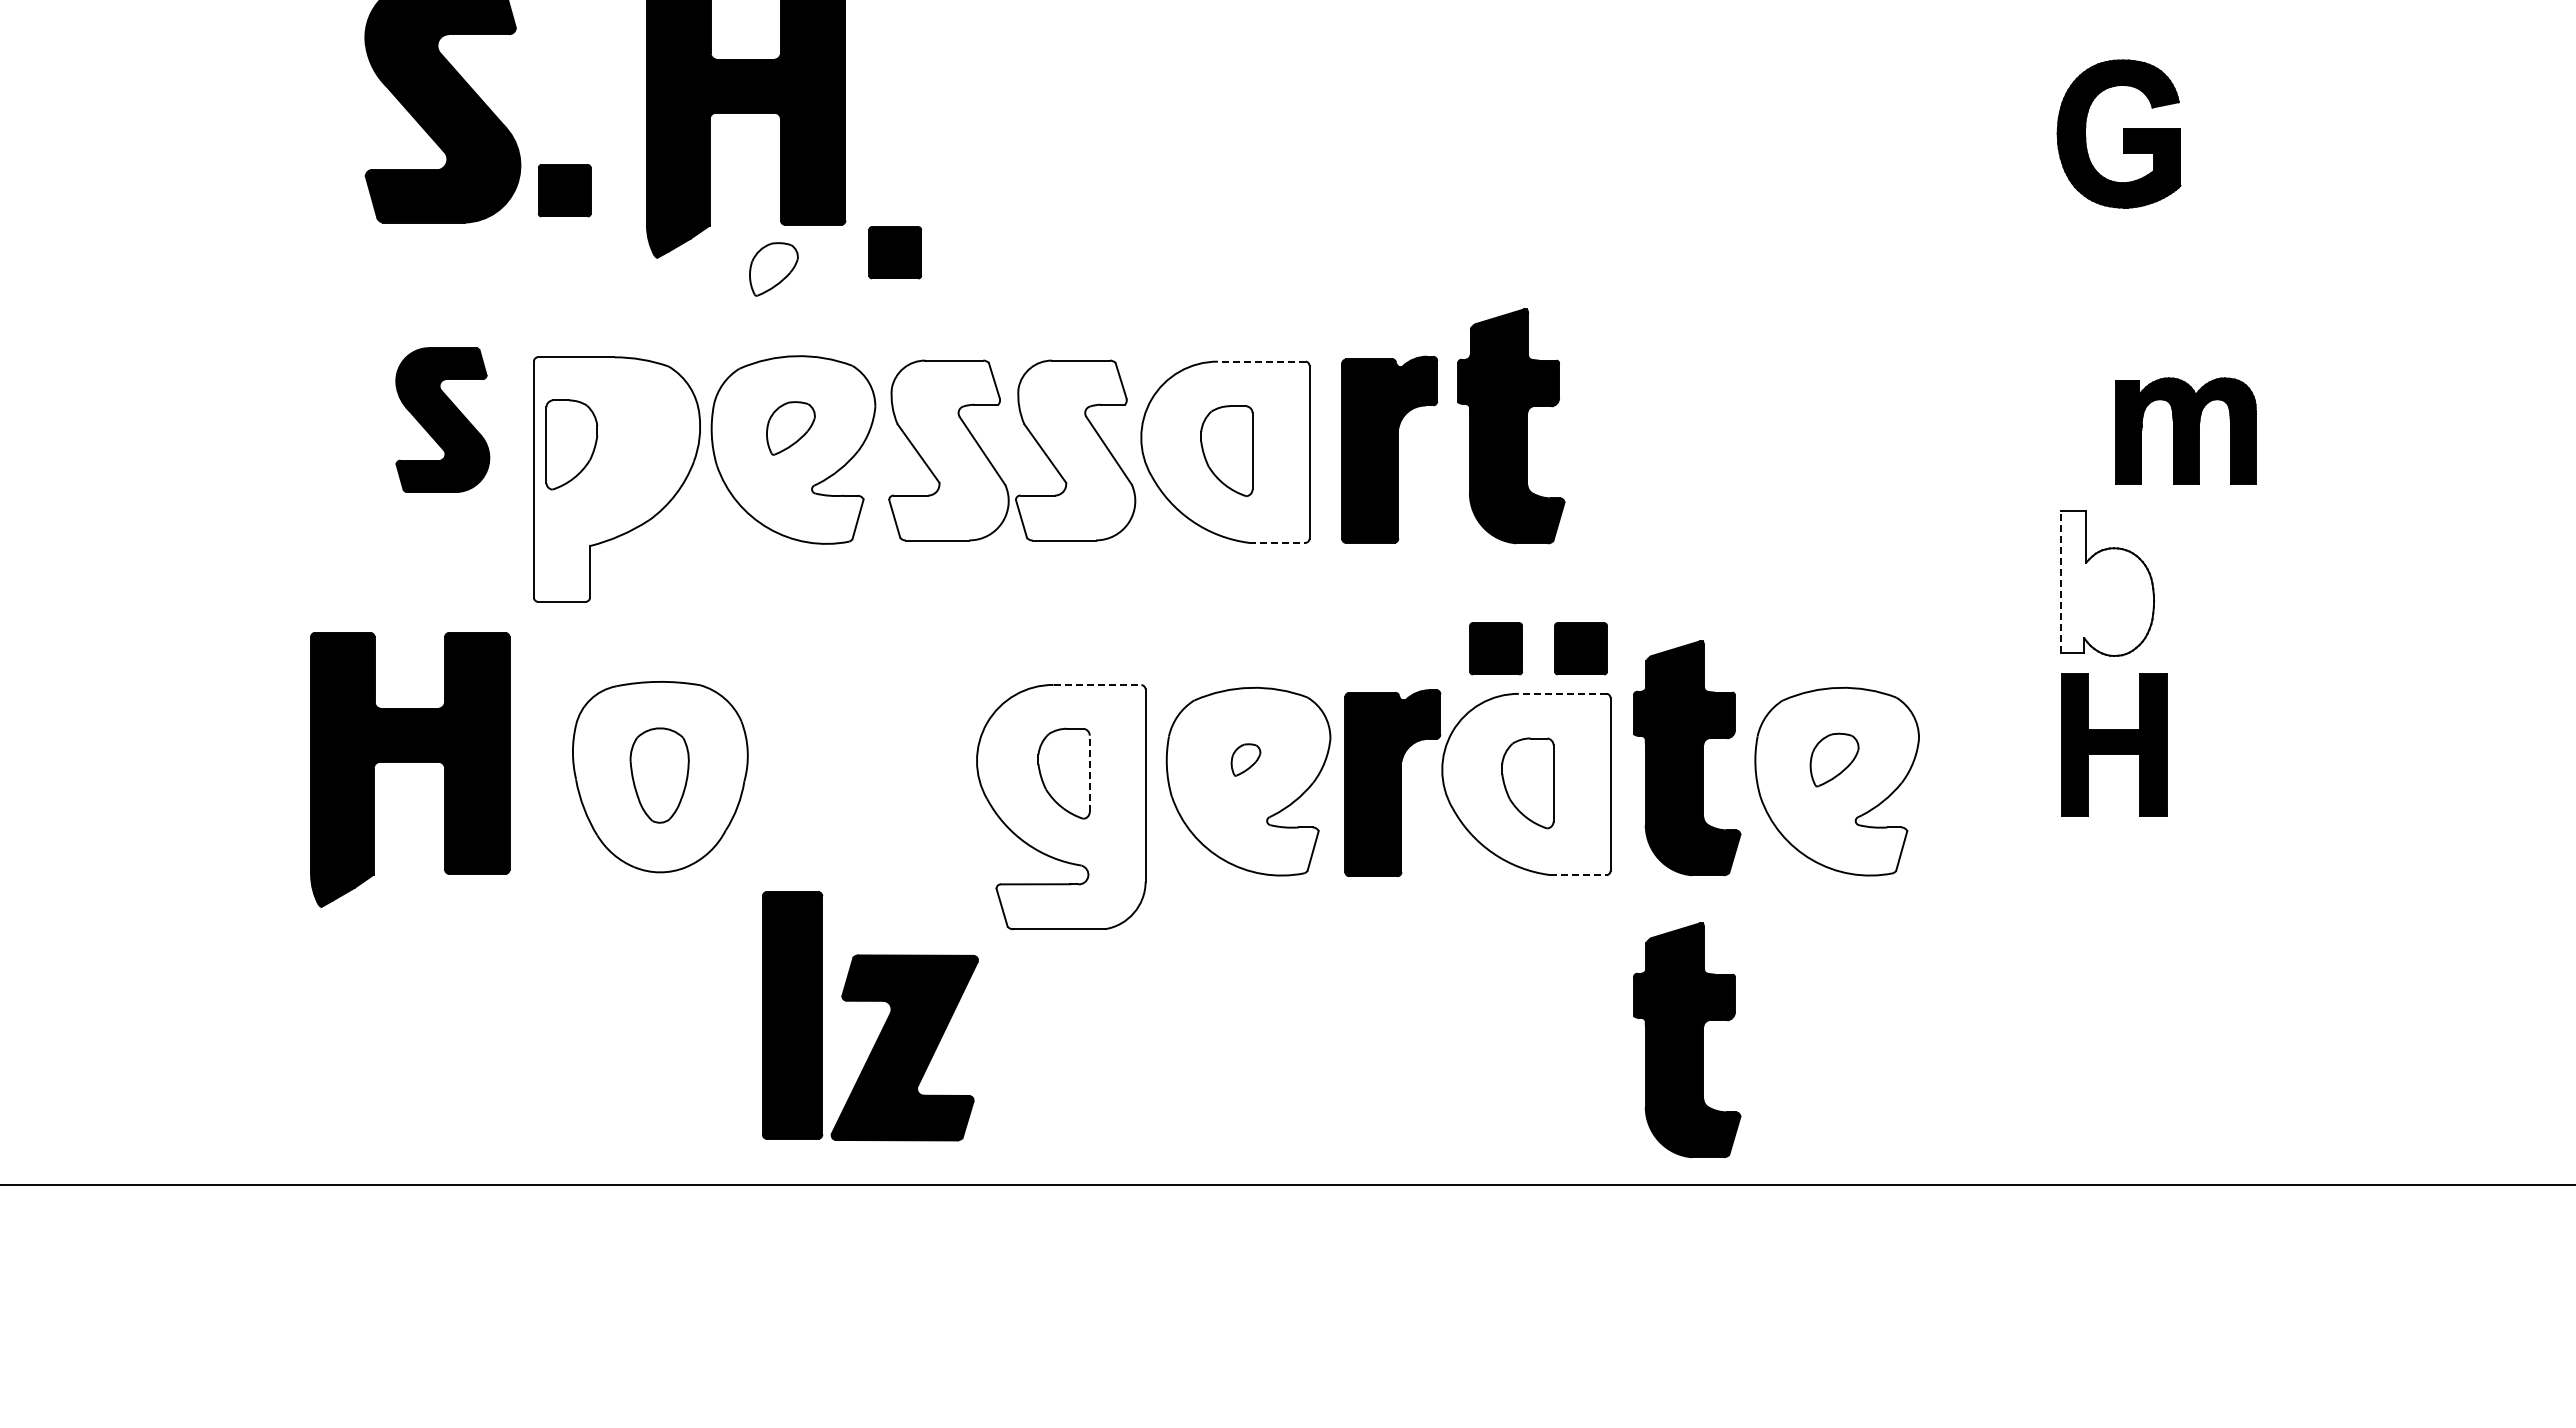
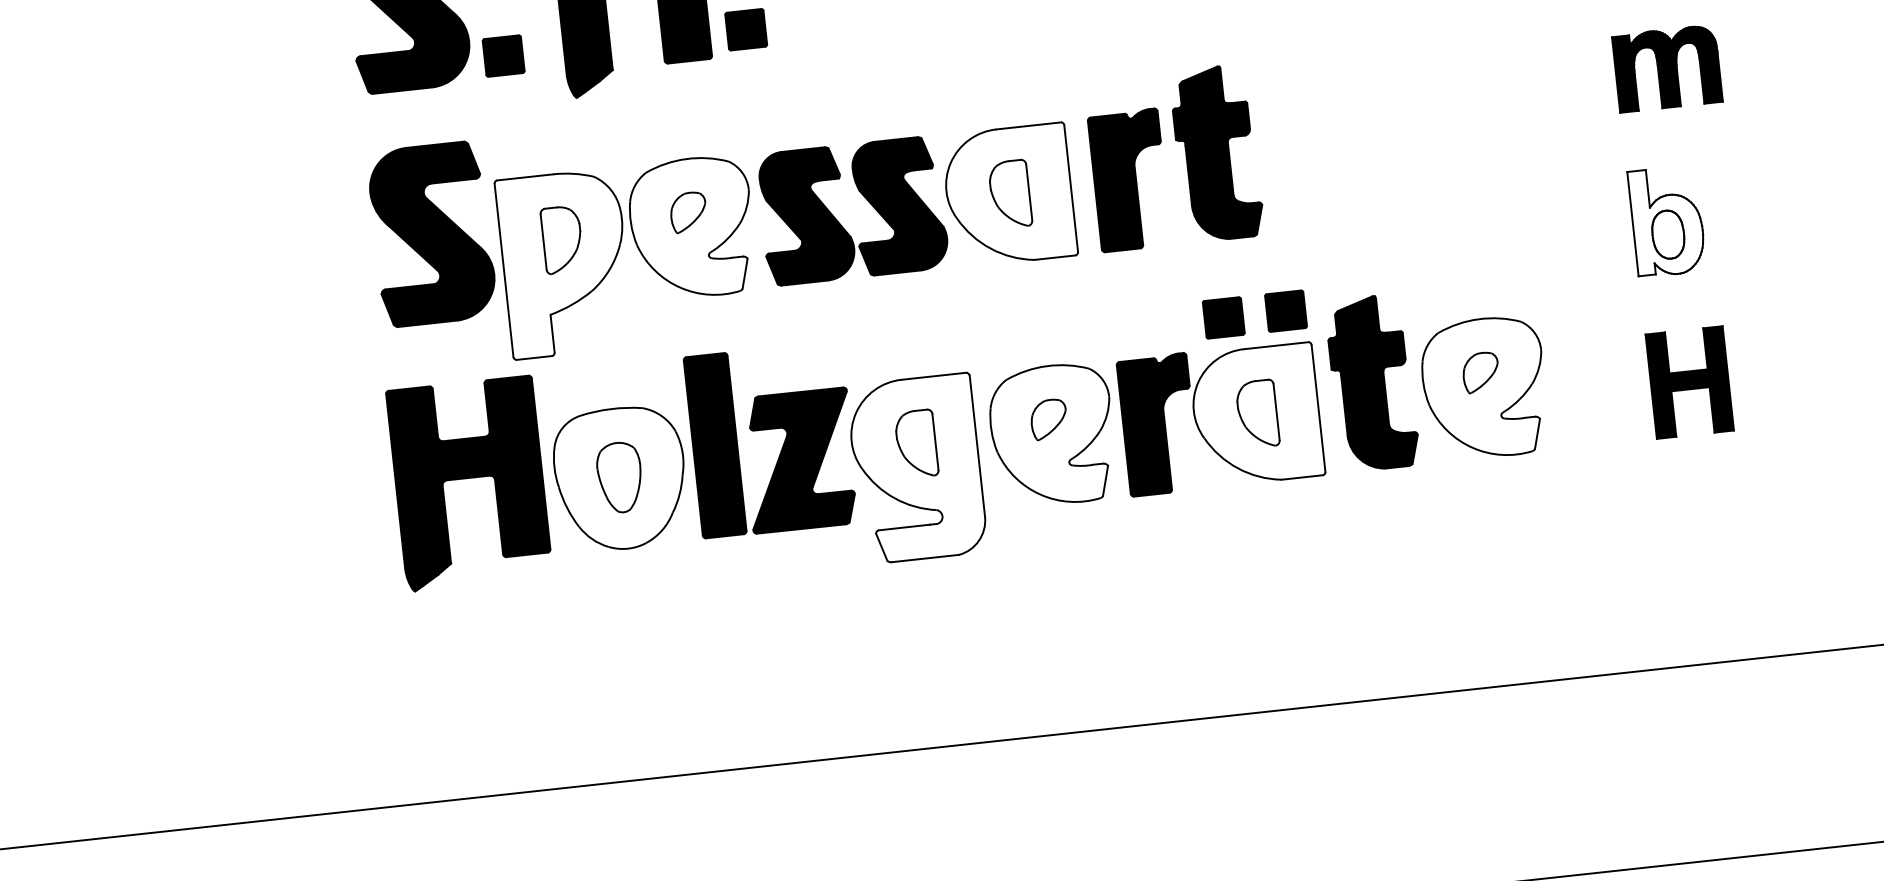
part: (895, 252) -> (746, 29), moved
part: (773, 269) -> (663, 97), removed
line: (1261, 361) -> (1028, 125), dashed -> solid
part: (442, 419) -> (432, 233), size x1.67
part: (2185, 430) -> (1666, 68), moved
part: (571, 444) -> (562, 239), moved
fill: (948, 450) -> (805, 216), added
fill: (1075, 450) -> (899, 205), added
line: (1277, 542) -> (1054, 257), dashed -> solid
line: (2061, 581) -> (1633, 223), dashed -> solid
part: (2106, 601) -> (1667, 234), added
line: (1097, 684) -> (933, 375), dashed -> solid
line: (1562, 693) -> (1275, 345), dashed -> solid
part: (2114, 744) -> (1689, 382), moved
part: (1245, 759) -> (1048, 419), size x1.67
part: (410, 762) -> (469, 478), moved
line: (1089, 773) -> (935, 441), dashed -> solid
line: (1578, 875) -> (1302, 477), dashed -> solid
part: (870, 1001) -> (771, 429), moved
part: (1687, 1040) -> (1395, 590), removed

